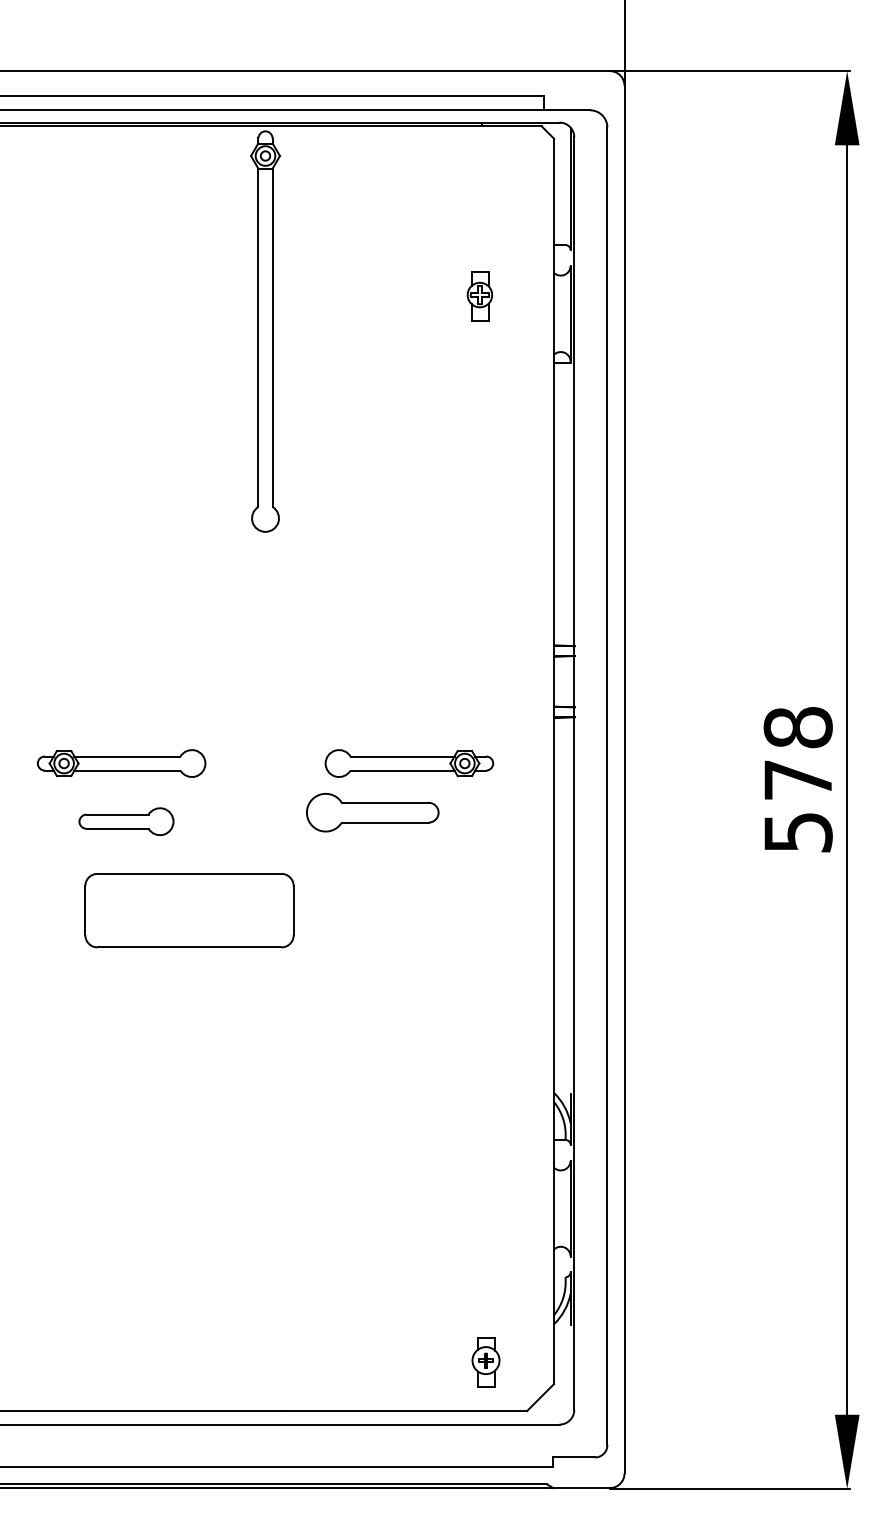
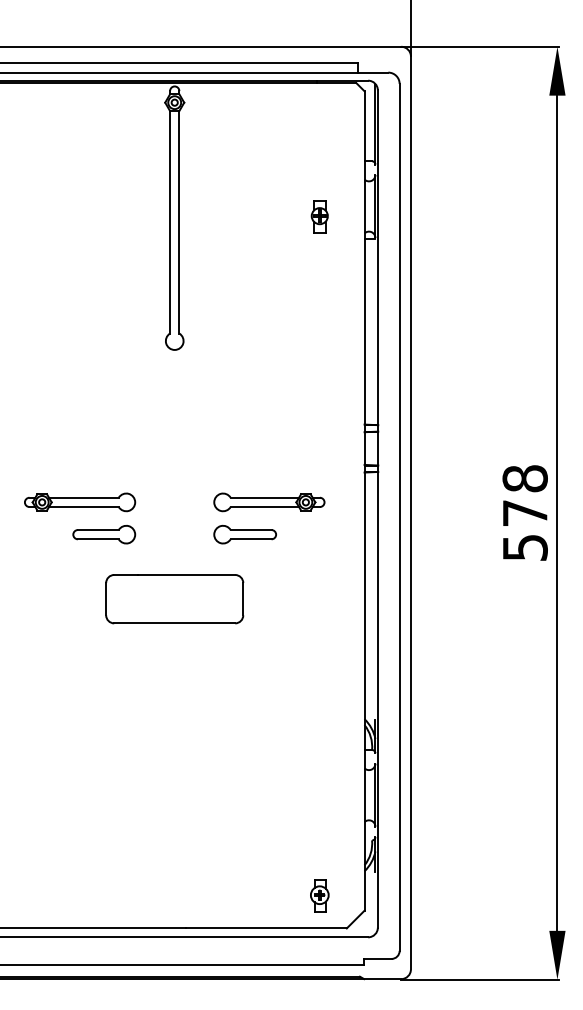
part: (479, 295) -> (319, 216), moved
part: (371, 812) -> (244, 534), size x0.71
part: (126, 821) -> (104, 534), moved
part: (189, 911) -> (174, 599), moved

